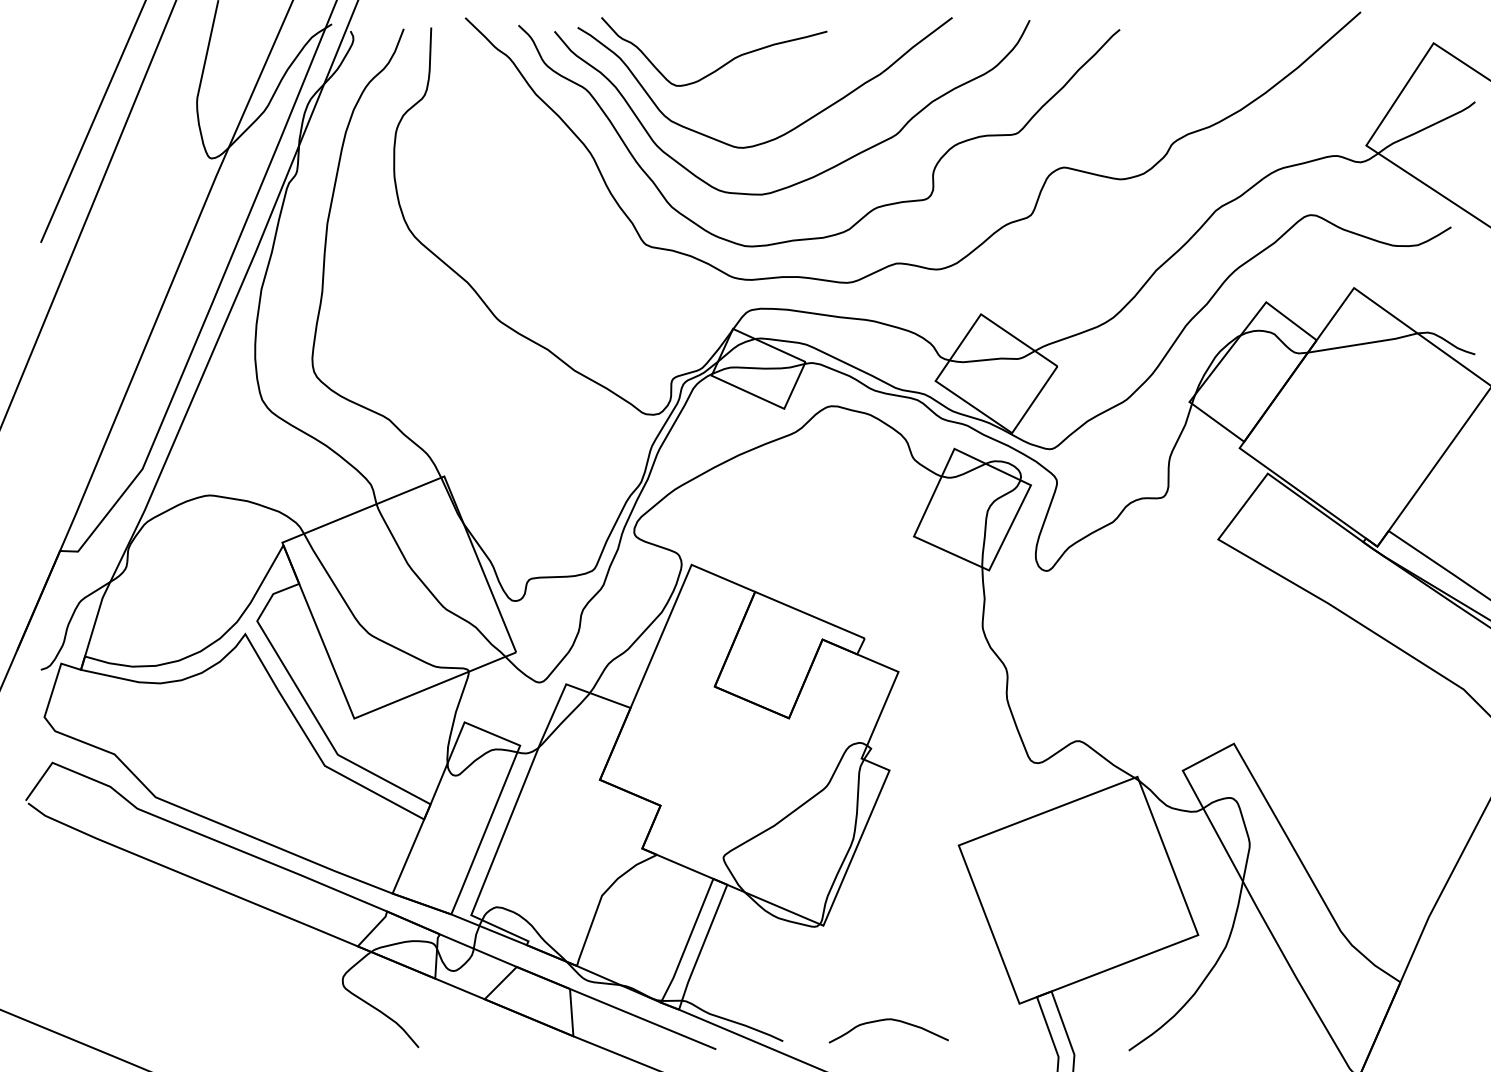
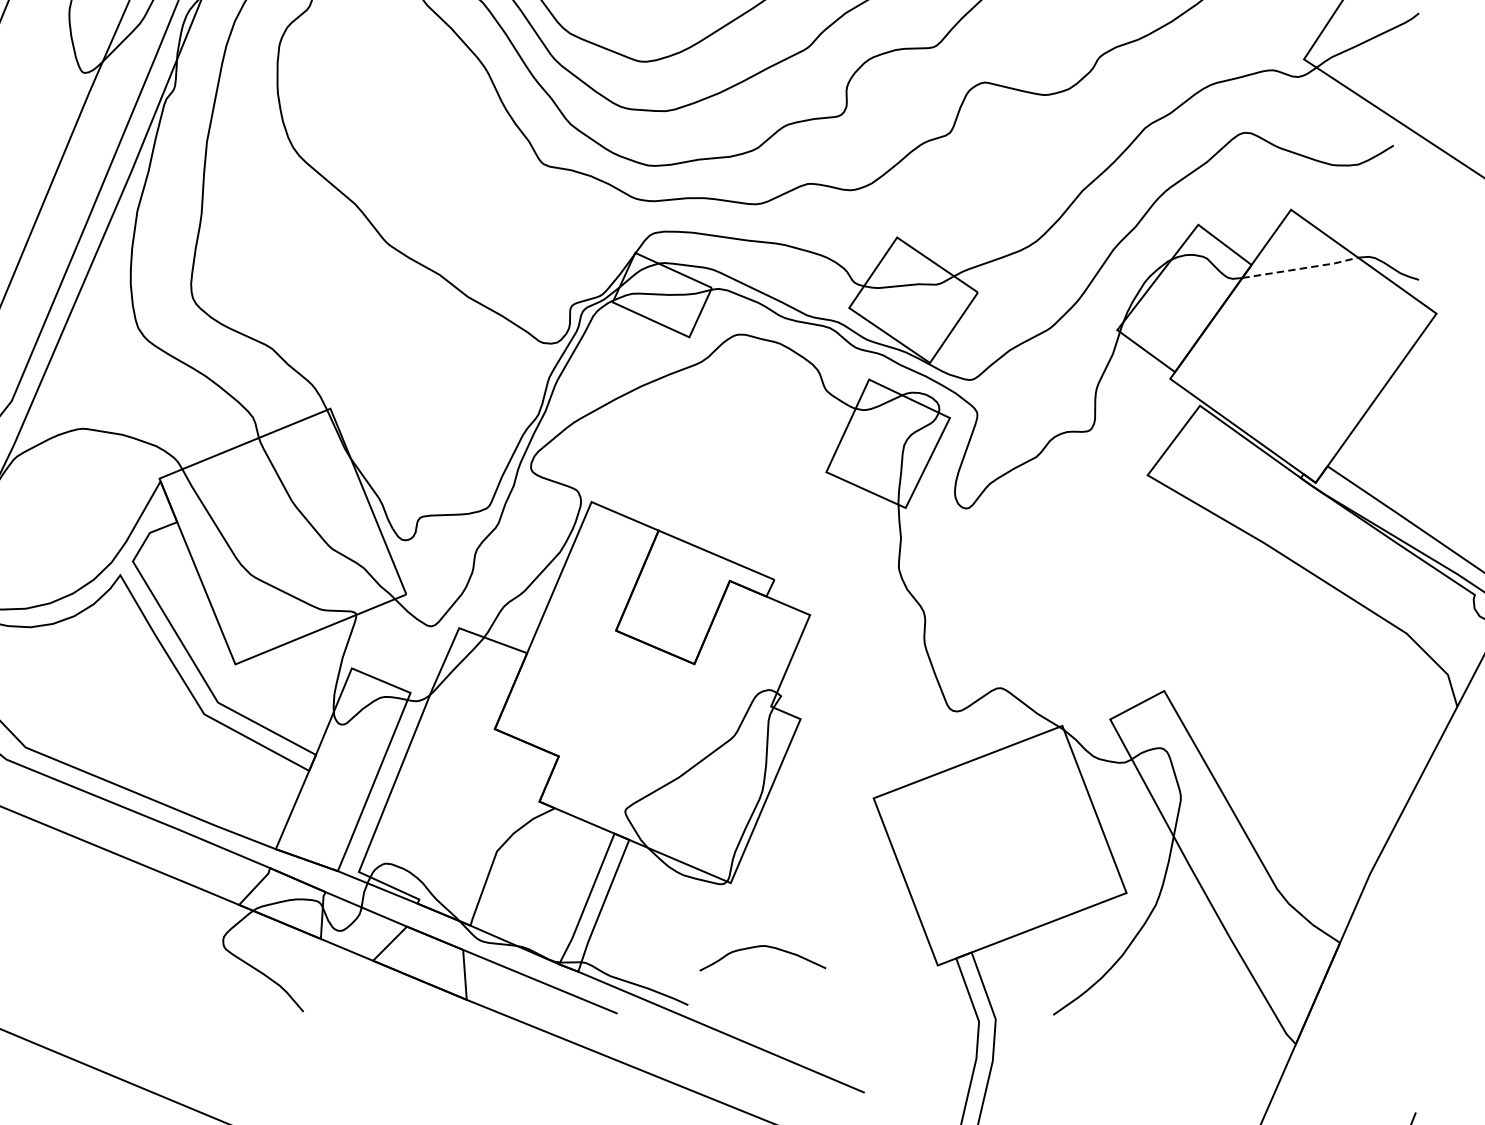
line: (1364, 343) -> (1302, 268), solid -> dashed
curve: (888, 1020) -> (762, 947), moved

